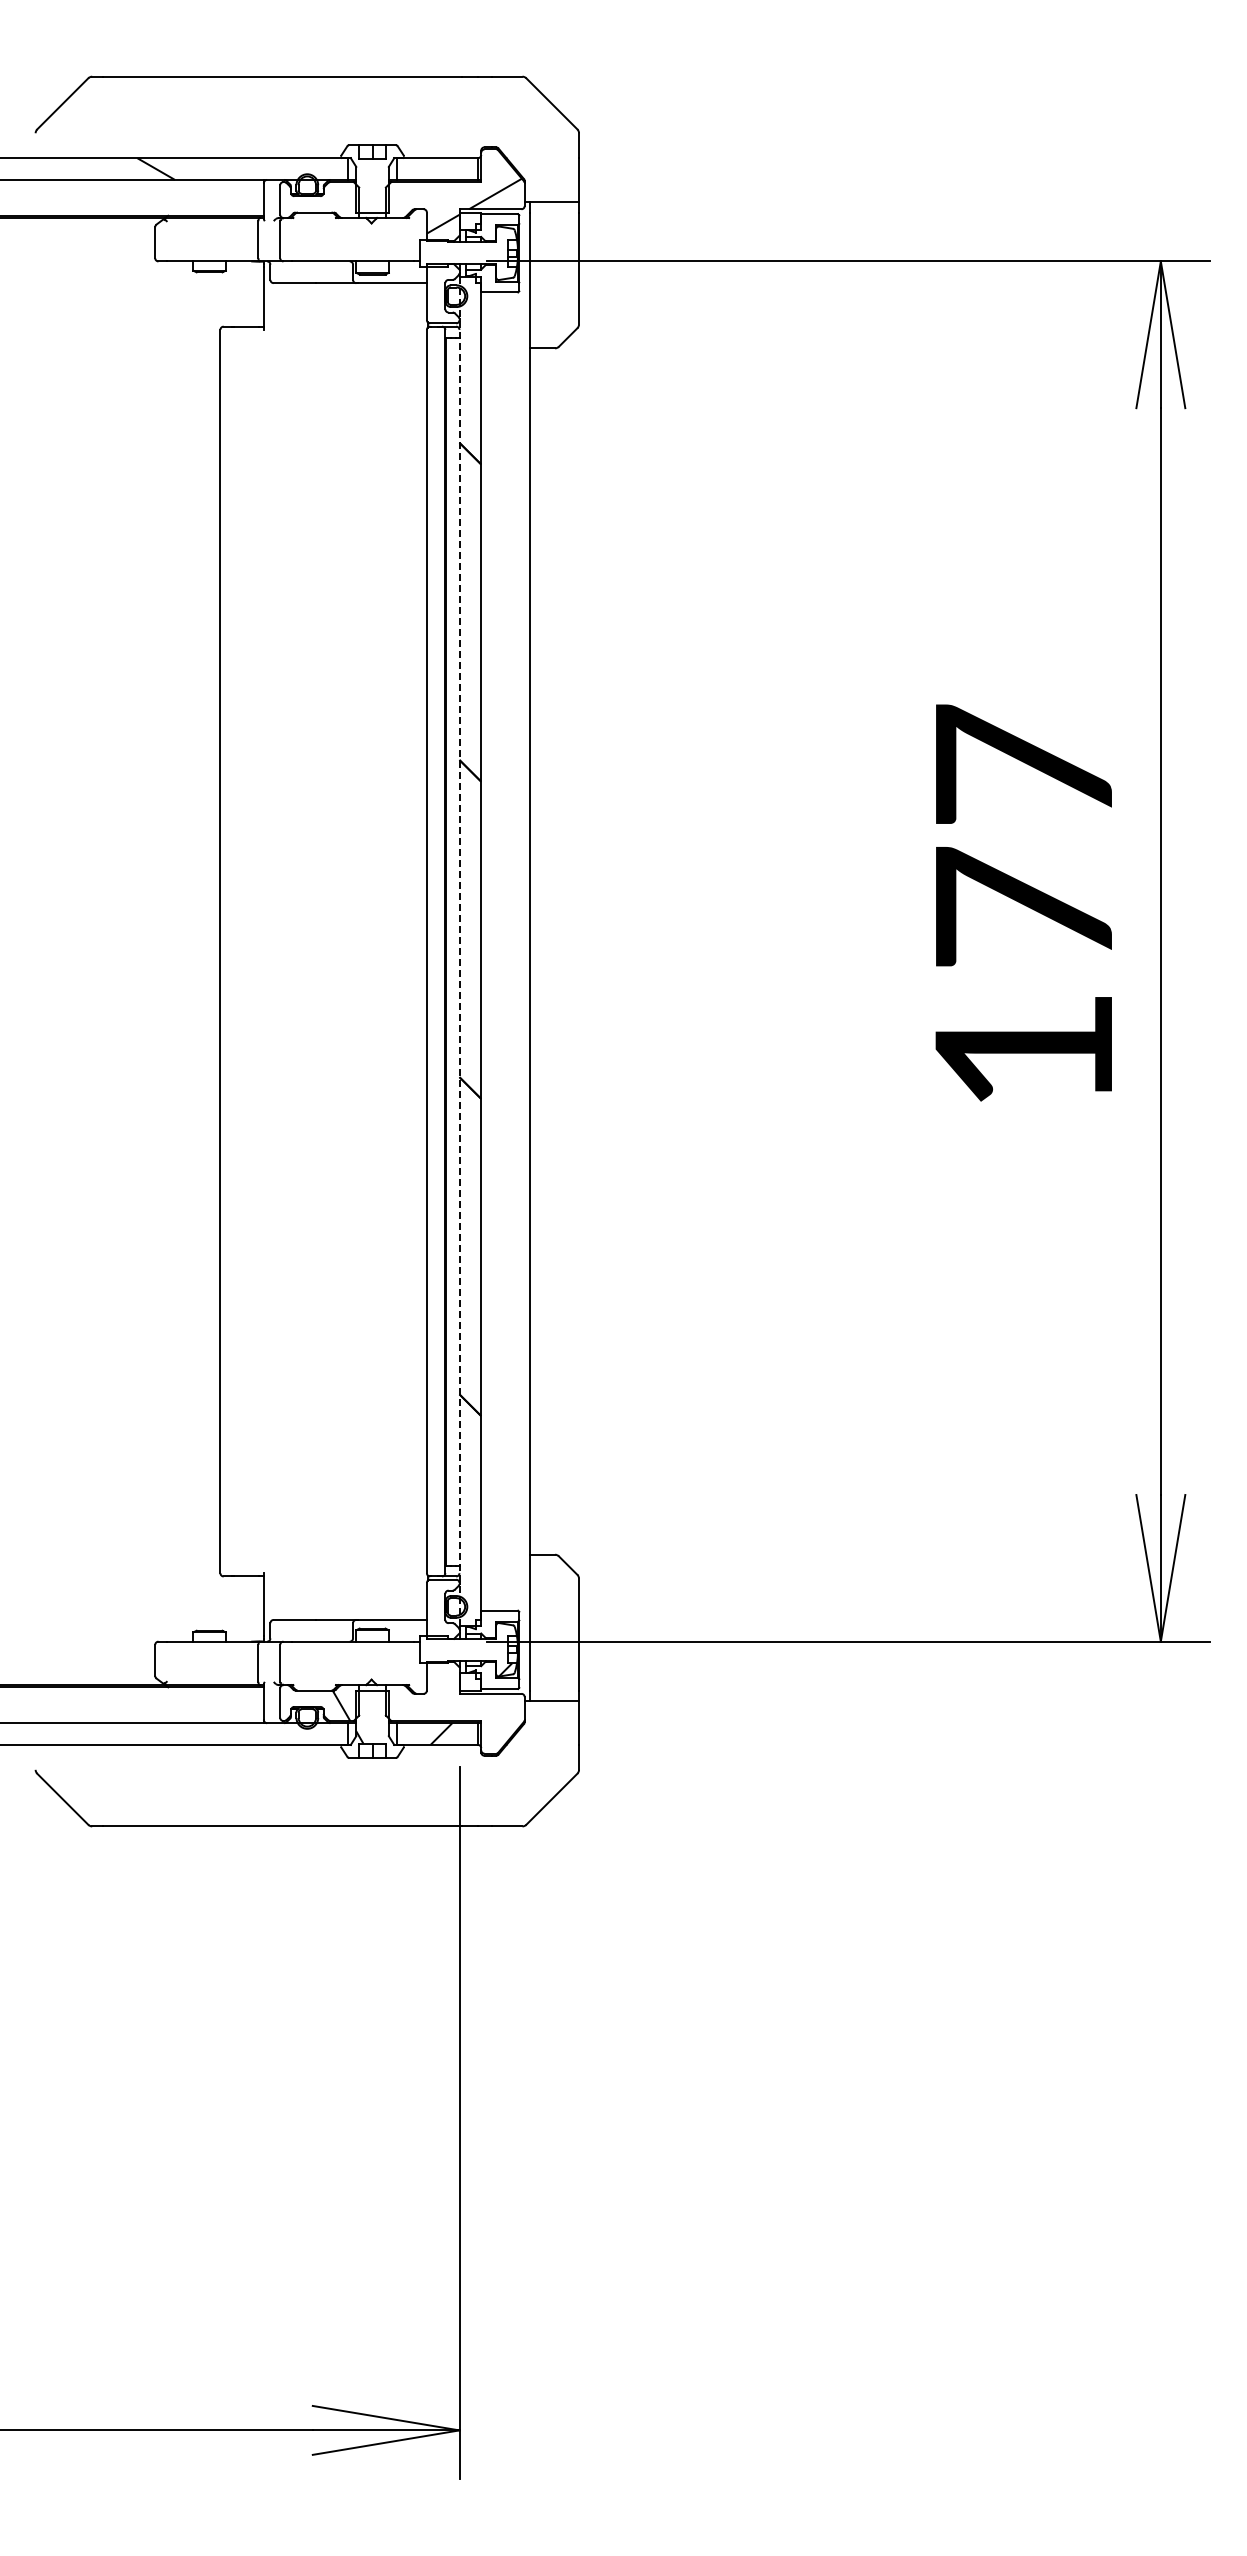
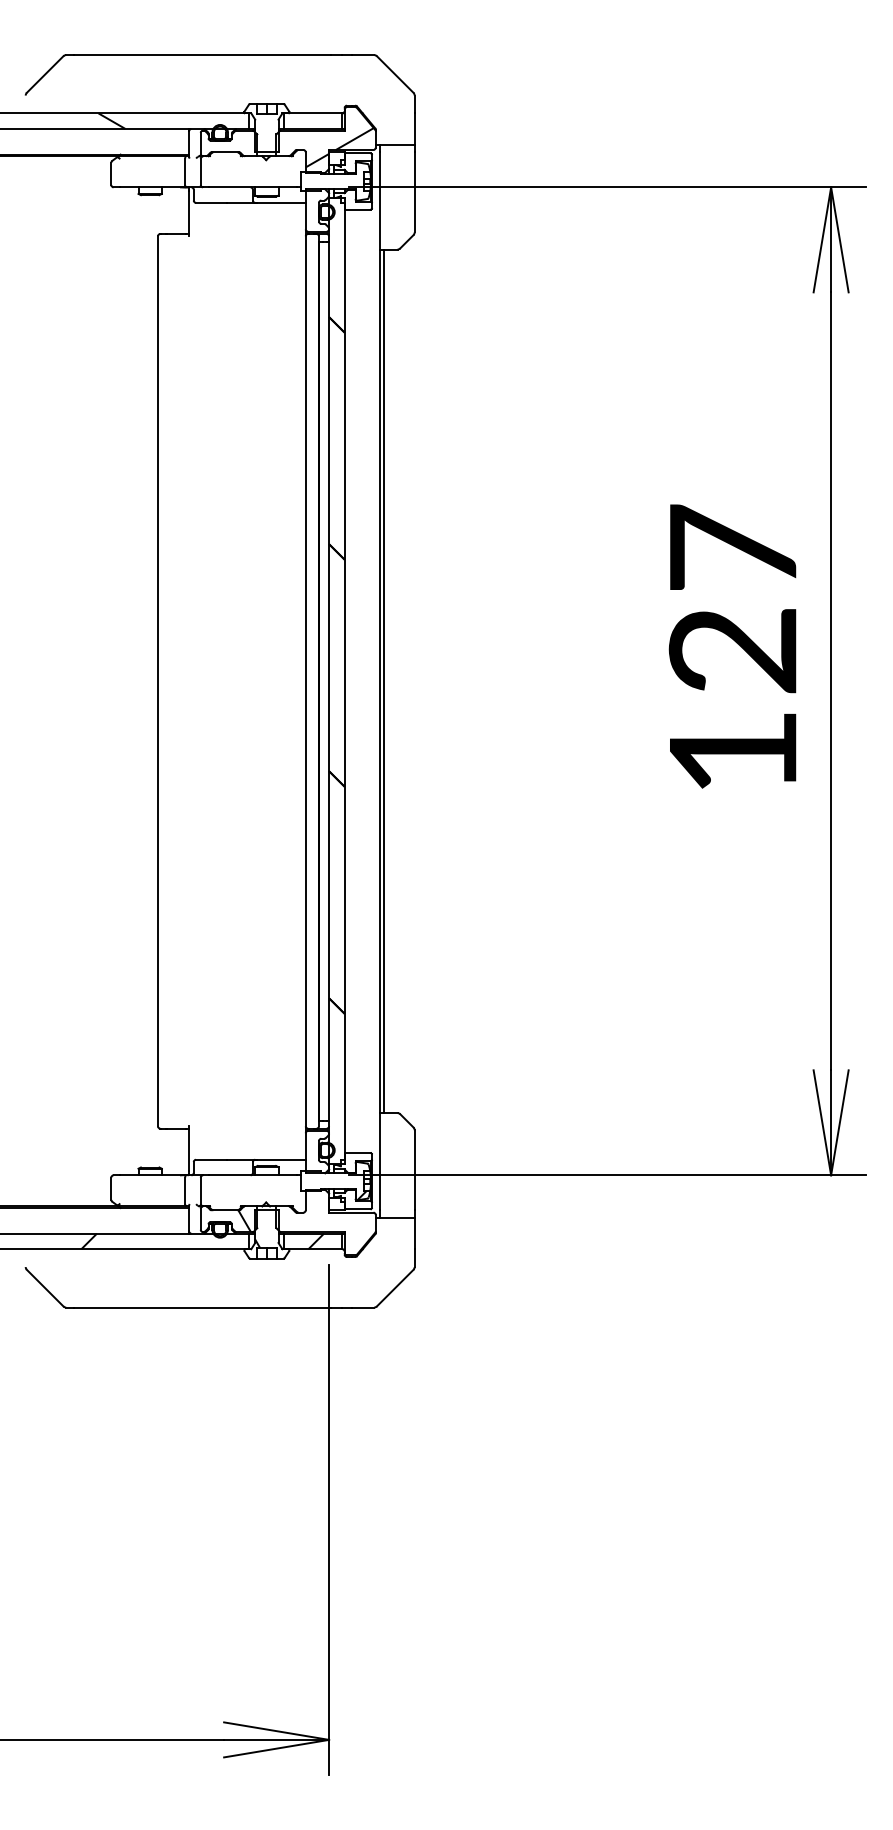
text: (1022, 907) -> (732, 649), 177 -> 127
line: (459, 951) -> (329, 681), dashed -> solid
line: (535, 951) -> (383, 681), added
hatch: (124, 1733) -> (89, 1241), added

